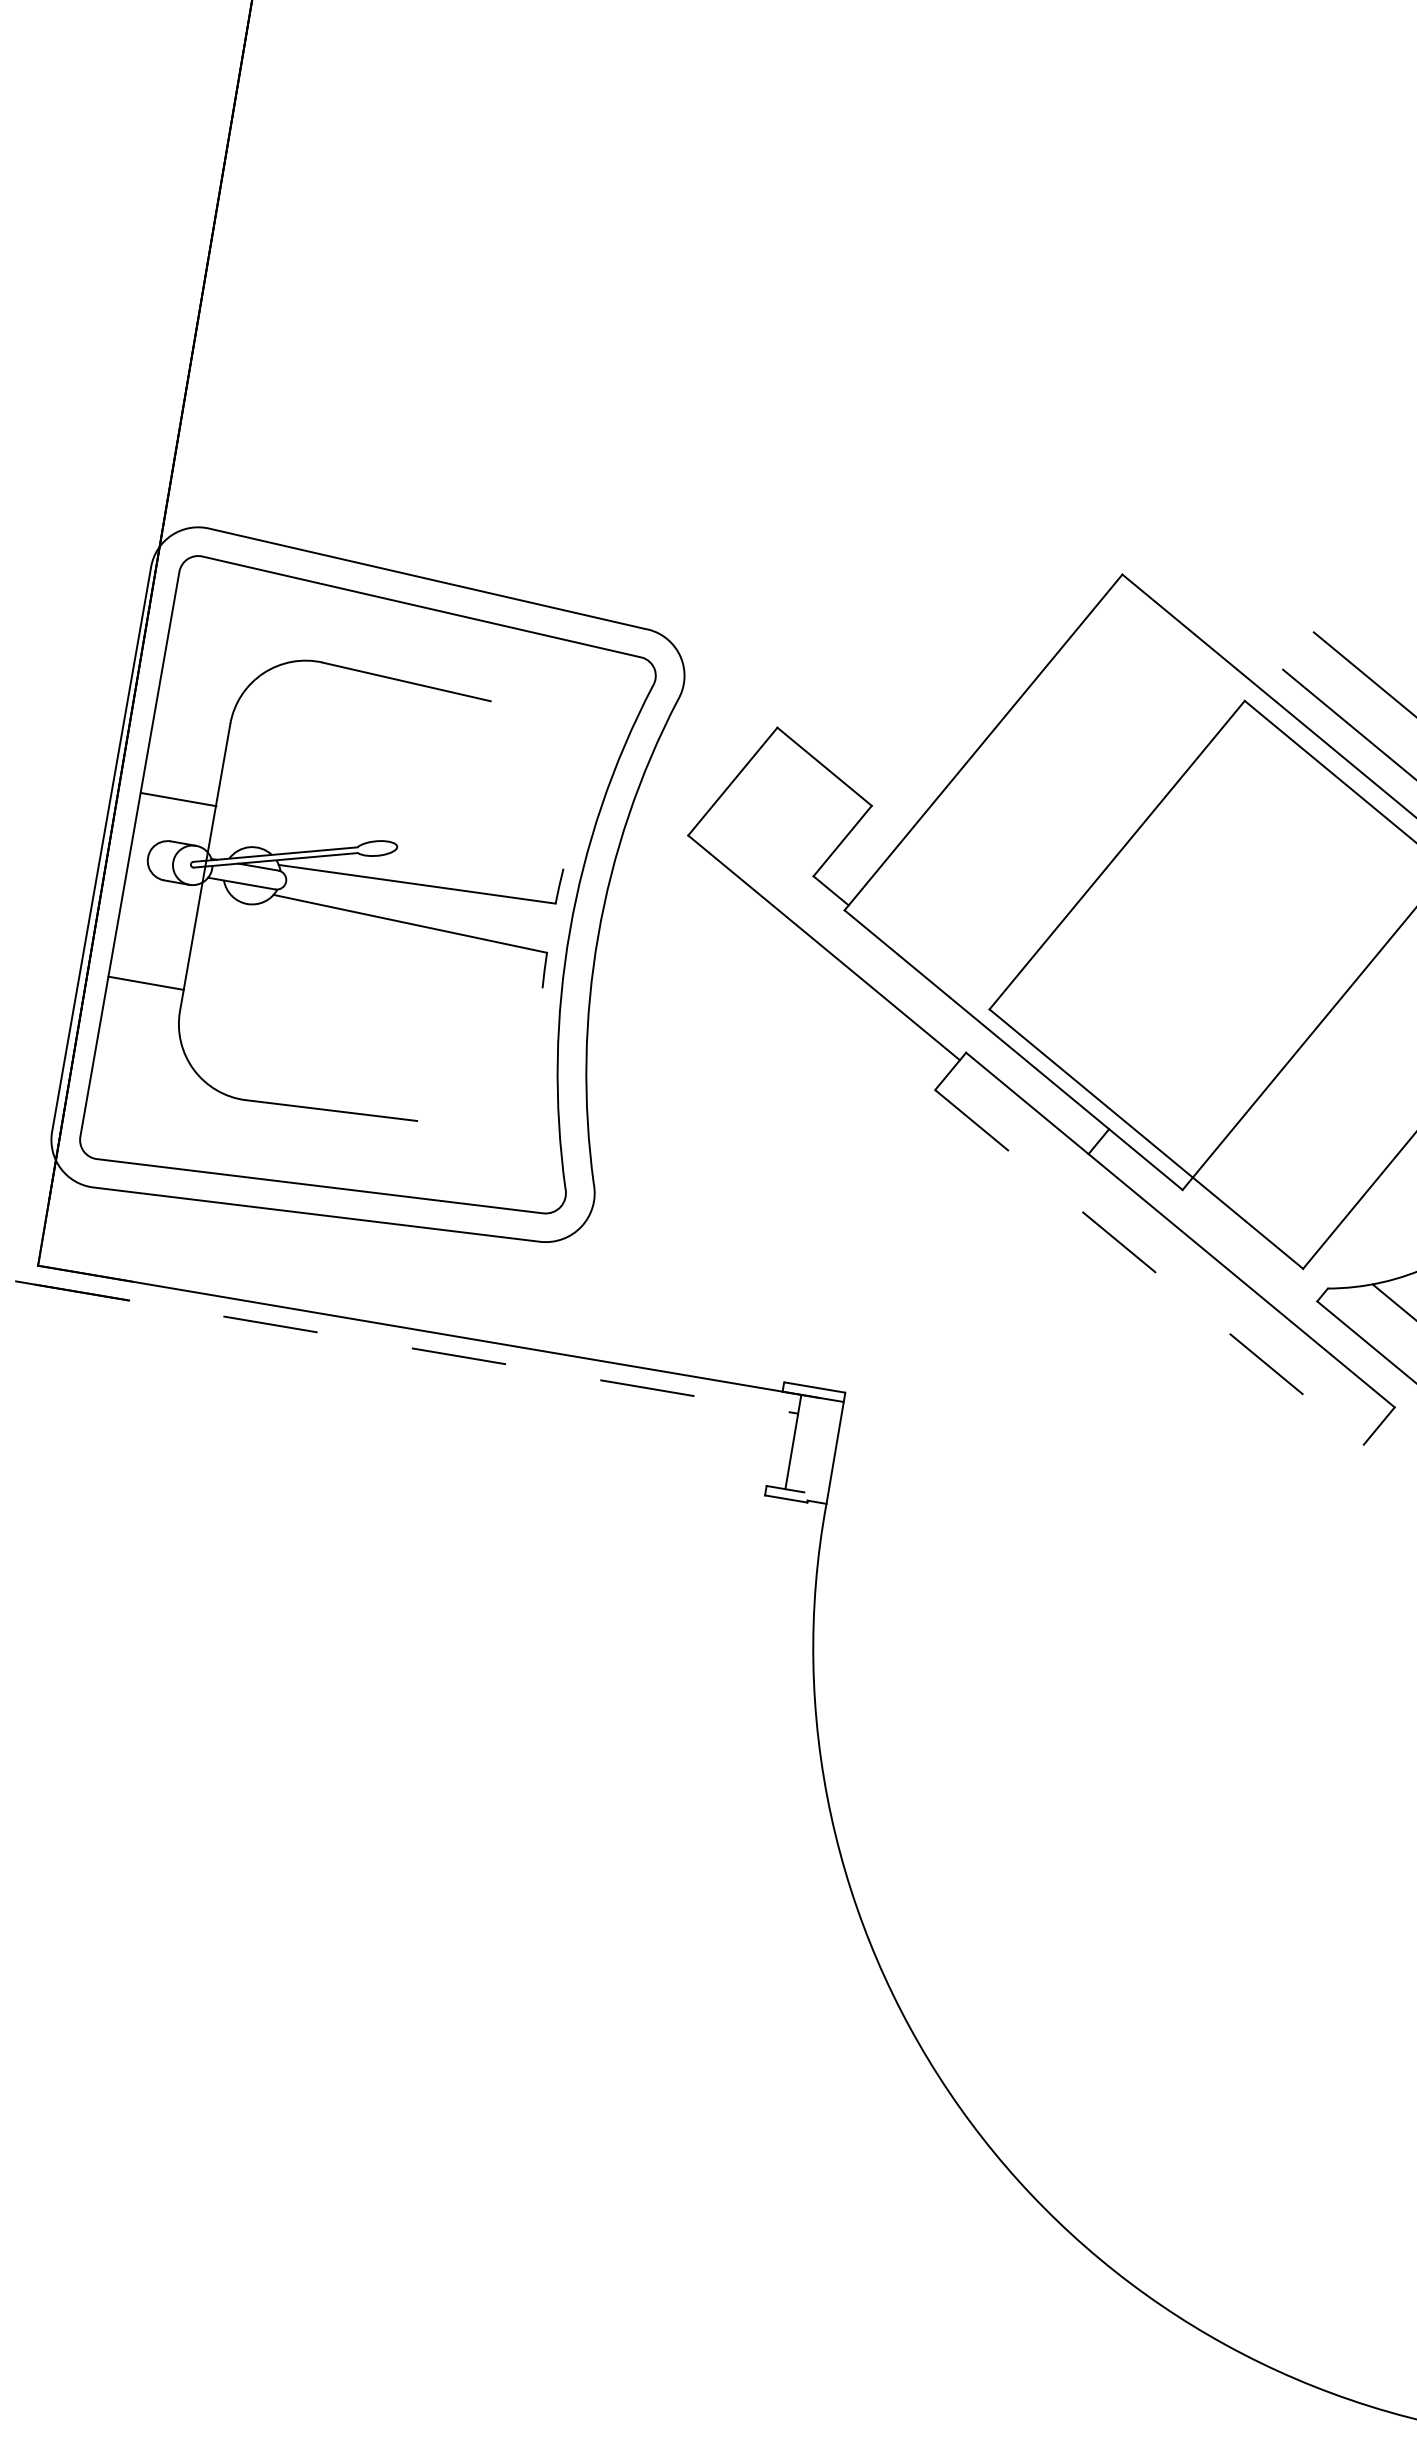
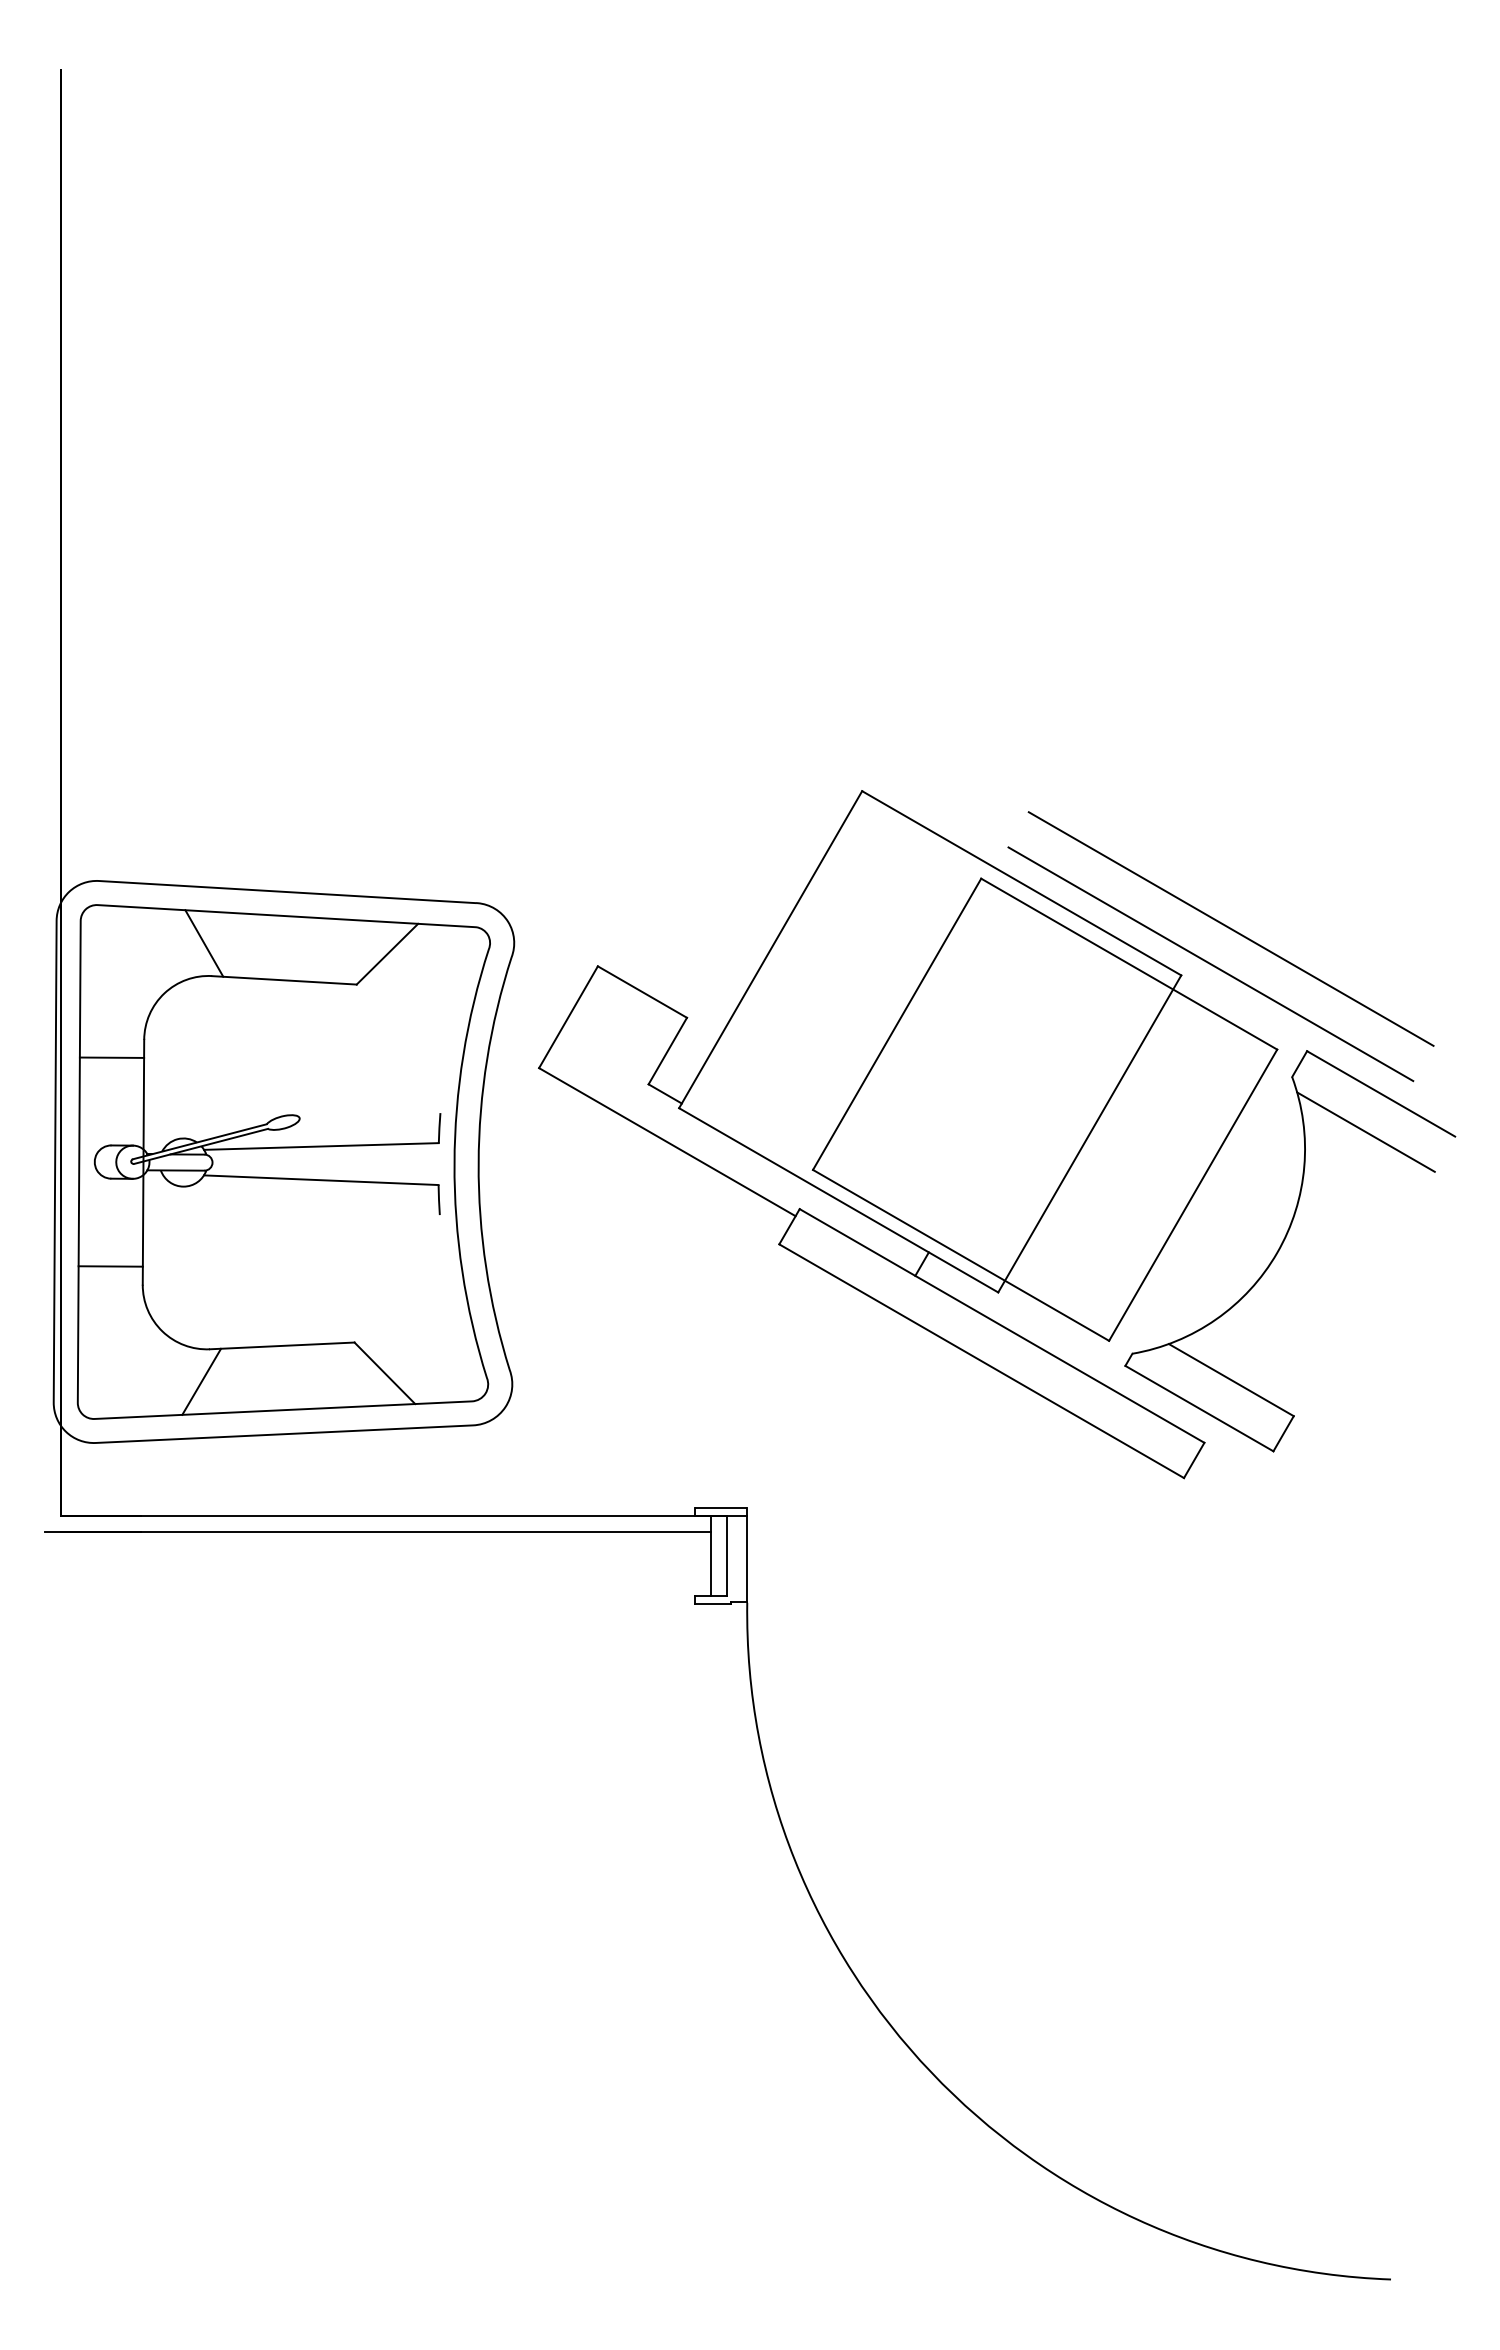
line: (320, 622) -> (204, 943), added
line: (533, 670) -> (387, 953), added
line: (178, 799) -> (111, 1057), moved
line: (229, 1136) -> (201, 1381), added
line: (446, 1163) -> (384, 1373), added
line: (1149, 1267) -> (981, 1361), dashed -> solid
line: (417, 1349) -> (386, 1531), dashed -> solid
line: (812, 1444) -> (727, 1555), added

